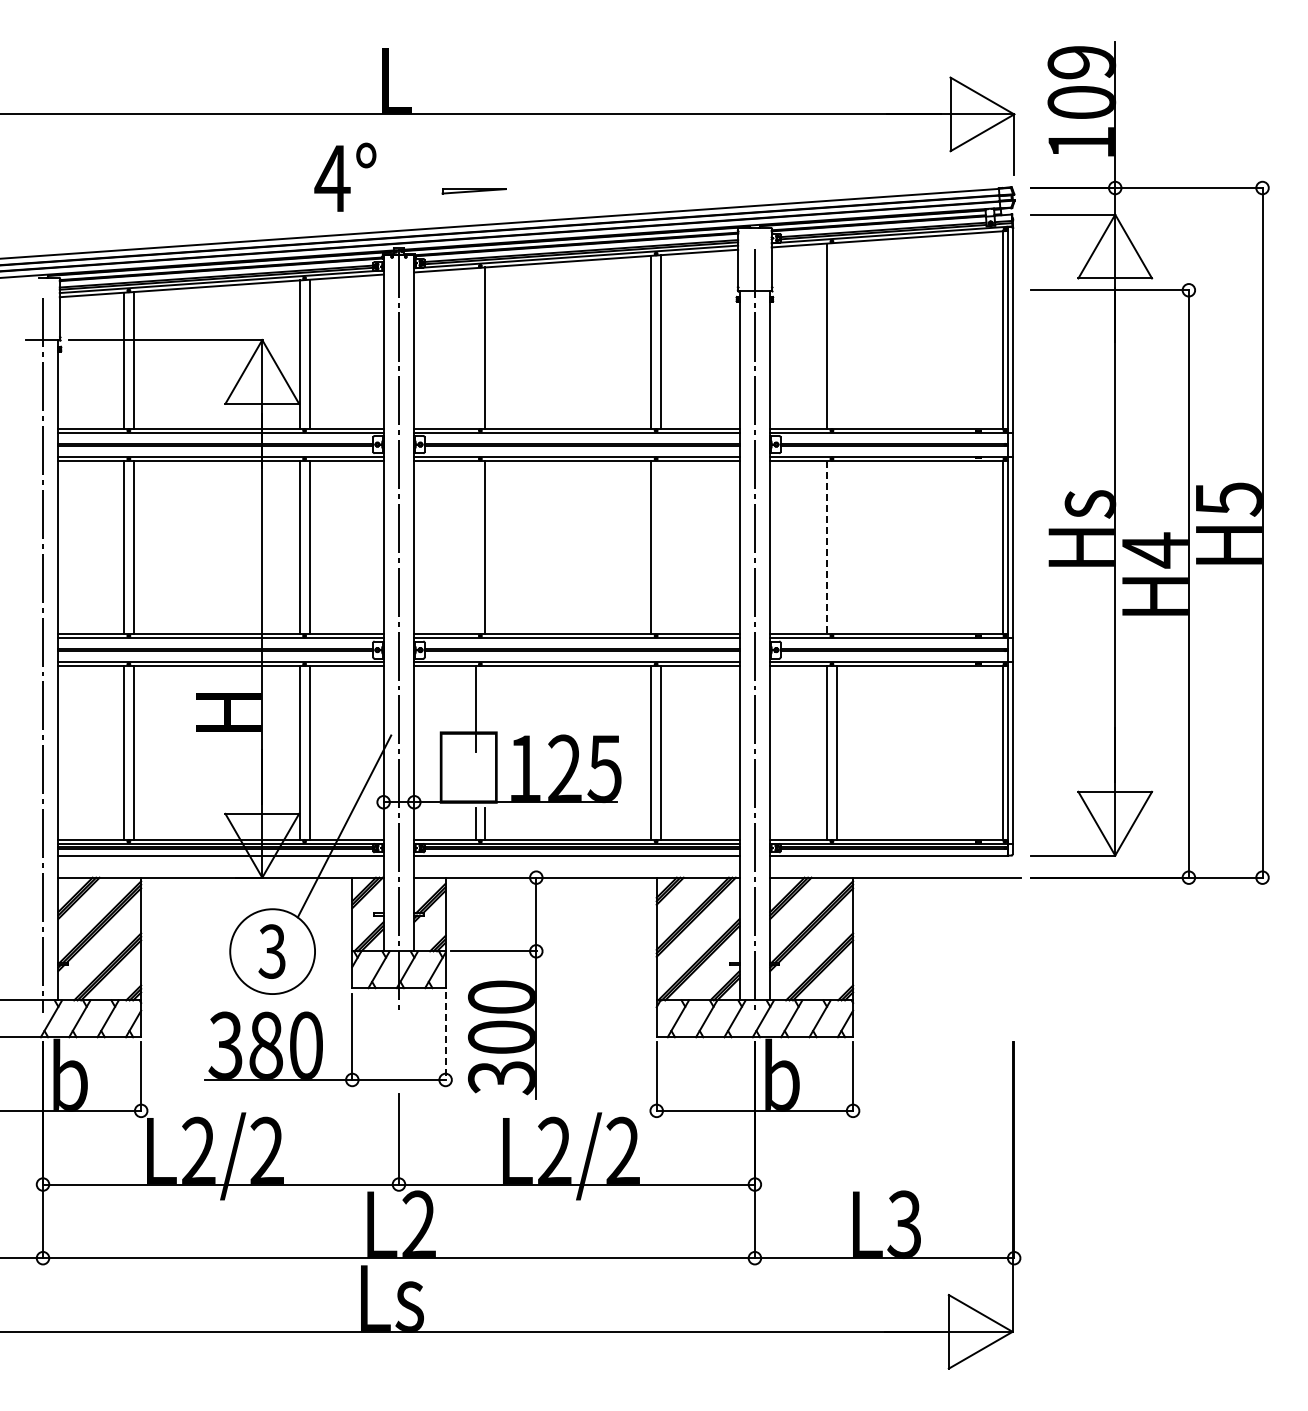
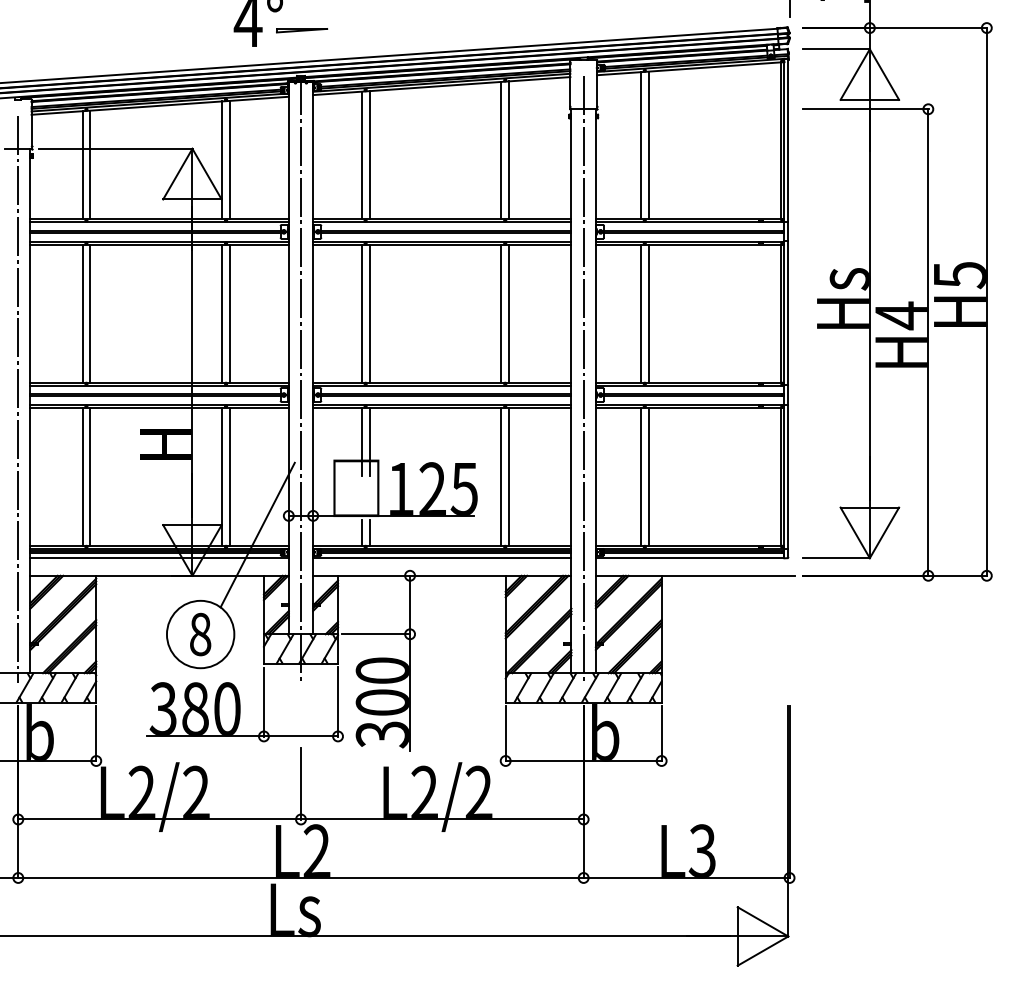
part: (473, 191) -> (301, 30), moved
line: (836, 335) -> (648, 145), added
line: (475, 348) -> (361, 155), added
line: (475, 547) -> (361, 313), added
line: (661, 547) -> (509, 313), added
line: (827, 547) -> (641, 313), dashed -> solid
line: (836, 547) -> (648, 313), added
line: (485, 708) -> (369, 441), added
text: (271, 951) -> (199, 634), 3 -> 8
line: (445, 1036) -> (337, 701), dashed -> solid

